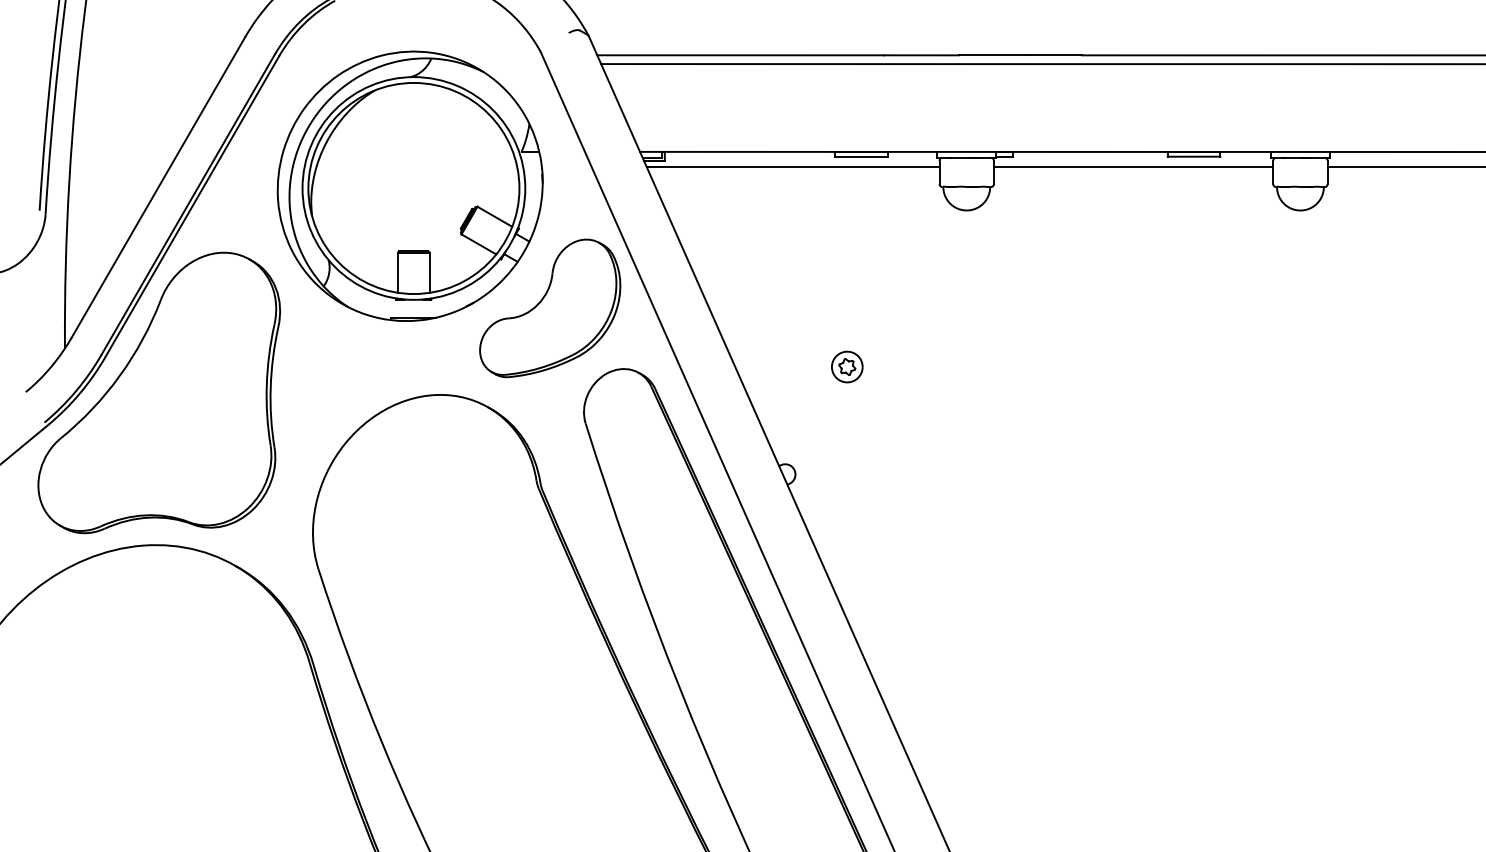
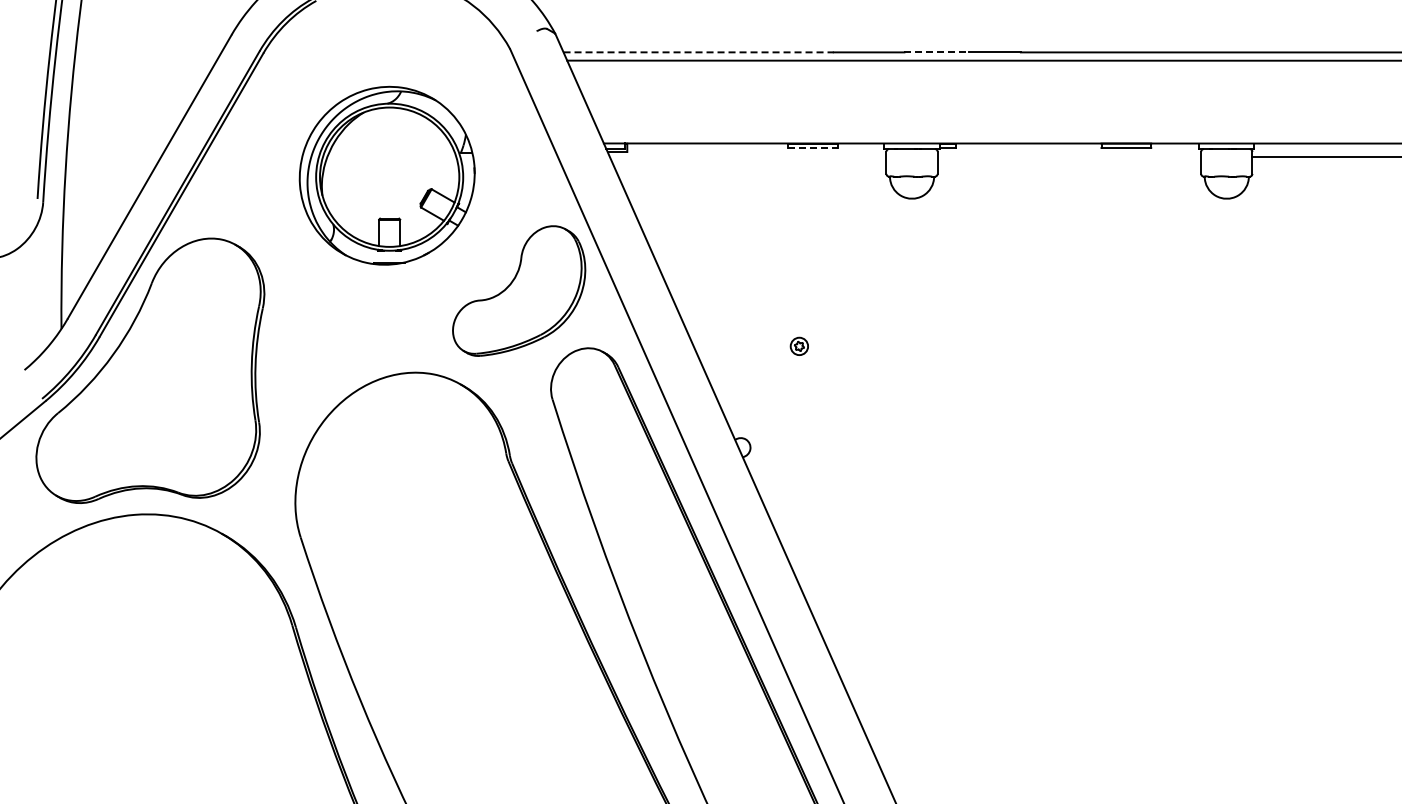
line: (741, 55) -> (699, 52), solid -> dashed
line: (993, 55) -> (937, 52), solid -> dashed
line: (862, 157) -> (813, 148), solid -> dashed
line: (792, 166) -> (747, 157), removed
line: (1133, 166) -> (1069, 157), removed
part: (410, 185) -> (387, 175), size x0.7
part: (847, 367) -> (799, 346), size x0.6

